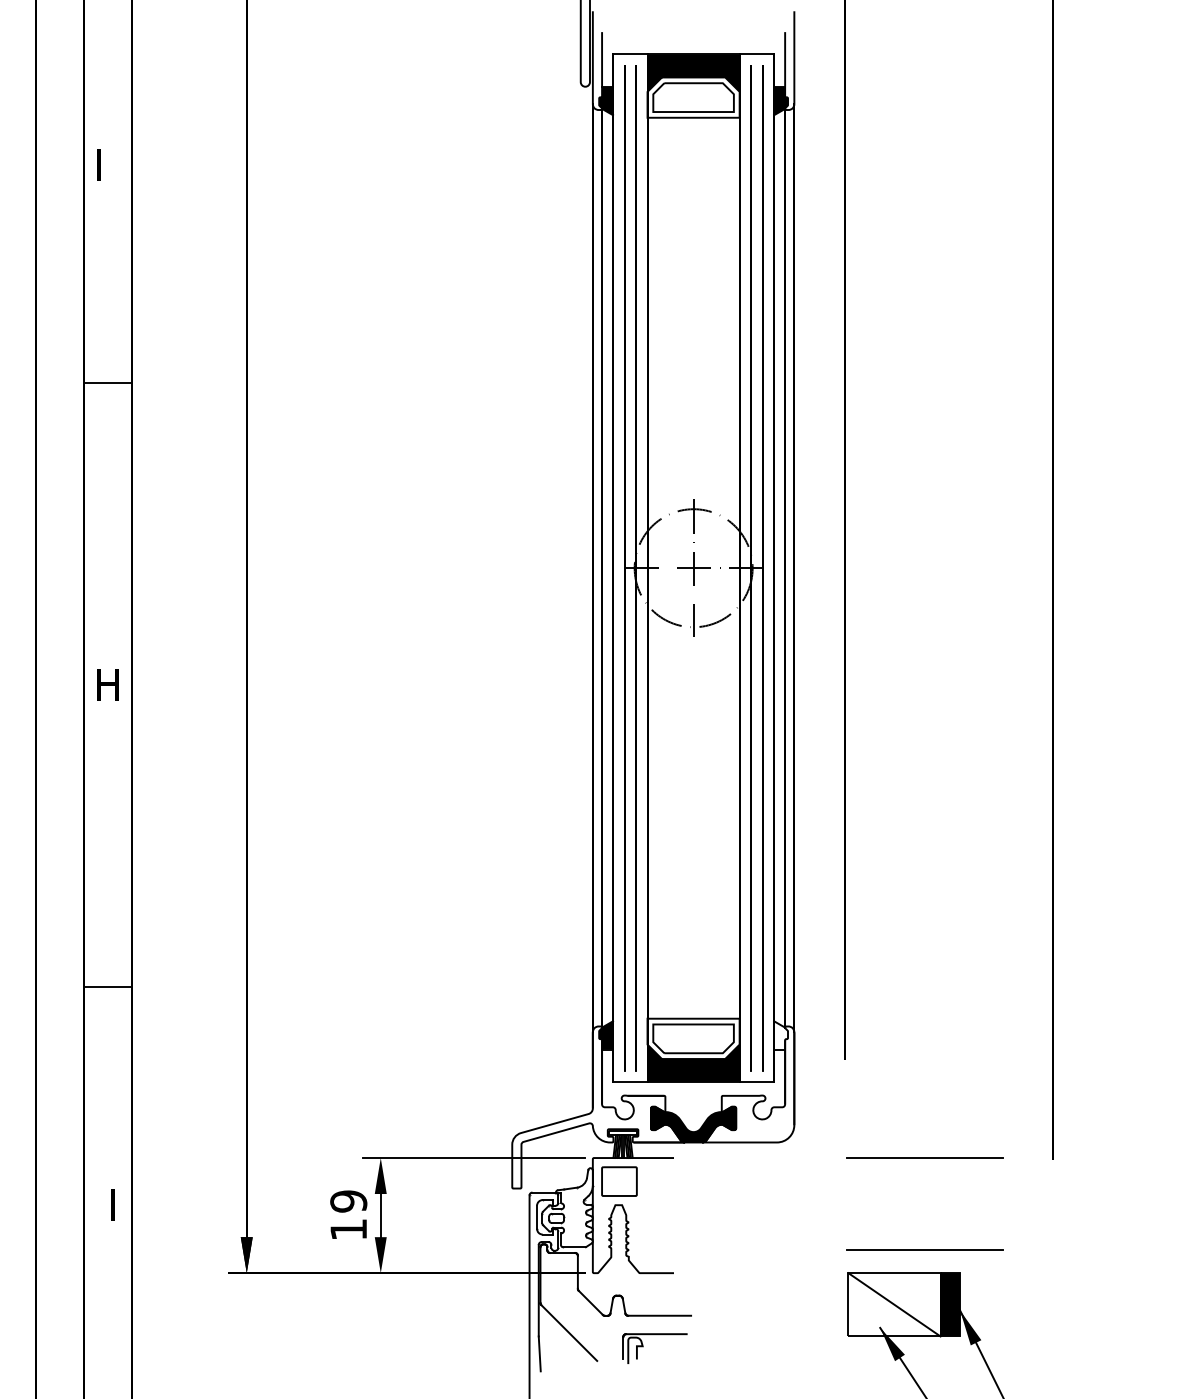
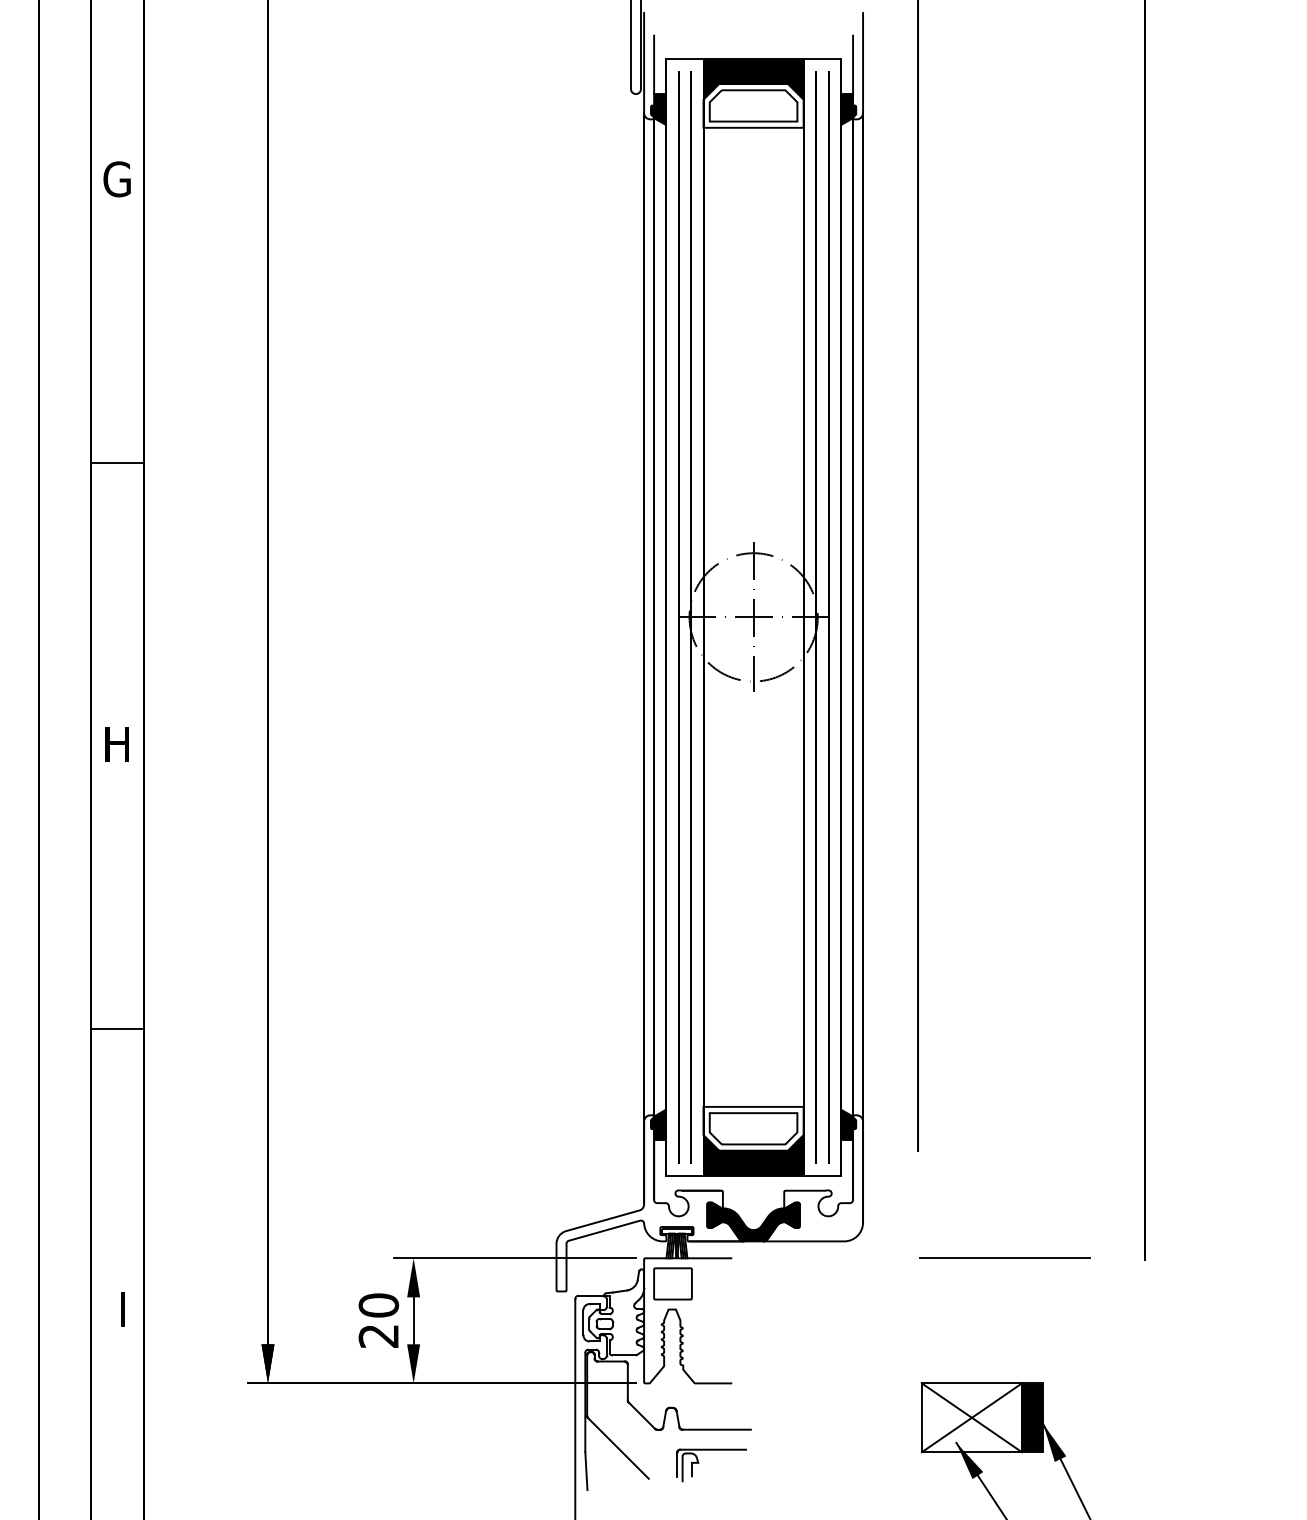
text: (107, 165) -> (116, 179), I -> G
line: (108, 383) -> (117, 463), moved
line: (108, 987) -> (117, 1028), moved
fill: (780, 1034) -> (848, 1124), added
text: (348, 1215) -> (378, 1320), 19 -> 20
line: (924, 1249) -> (1004, 1357), removed
line: (894, 1304) -> (971, 1417), added

